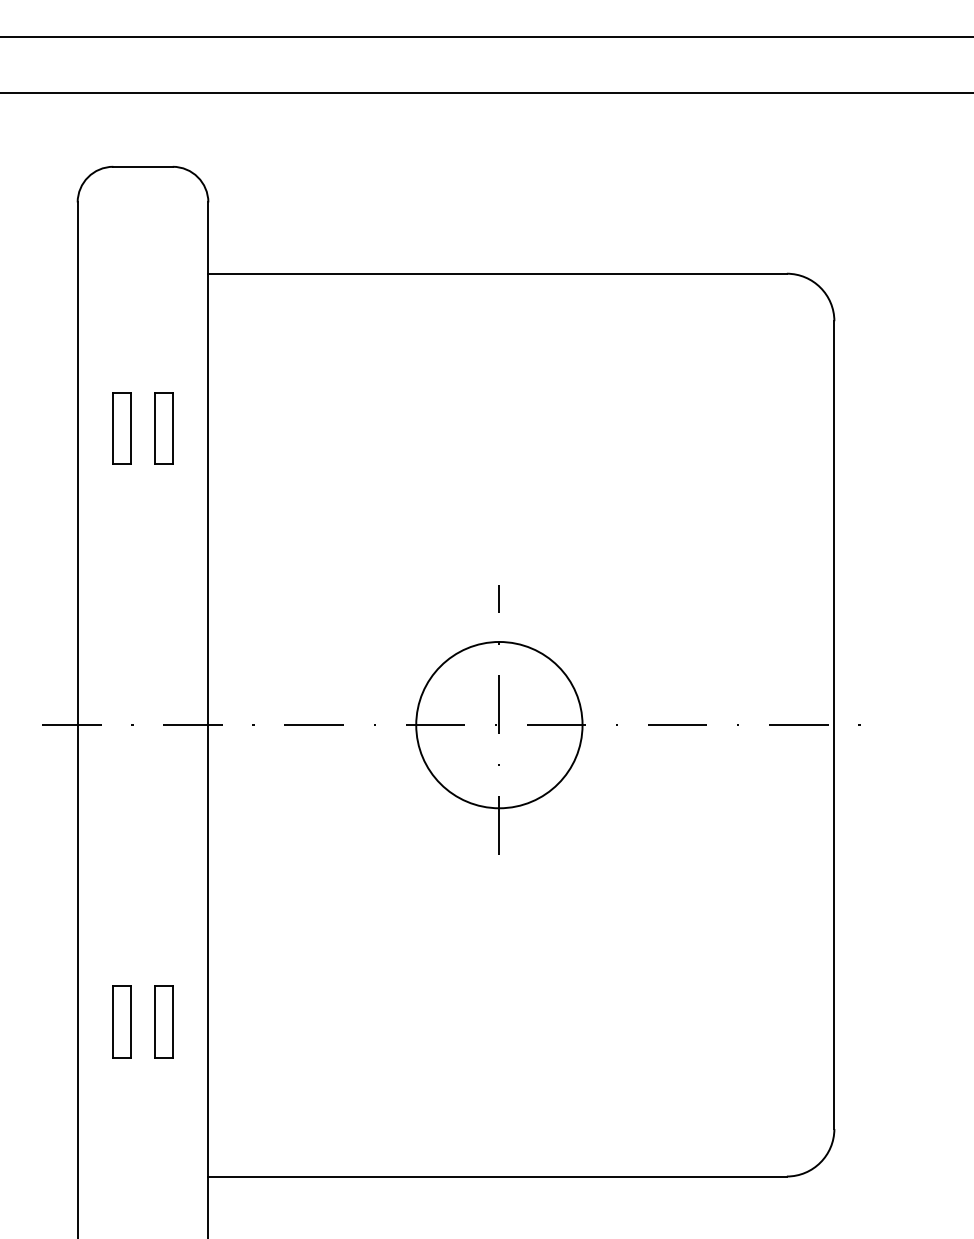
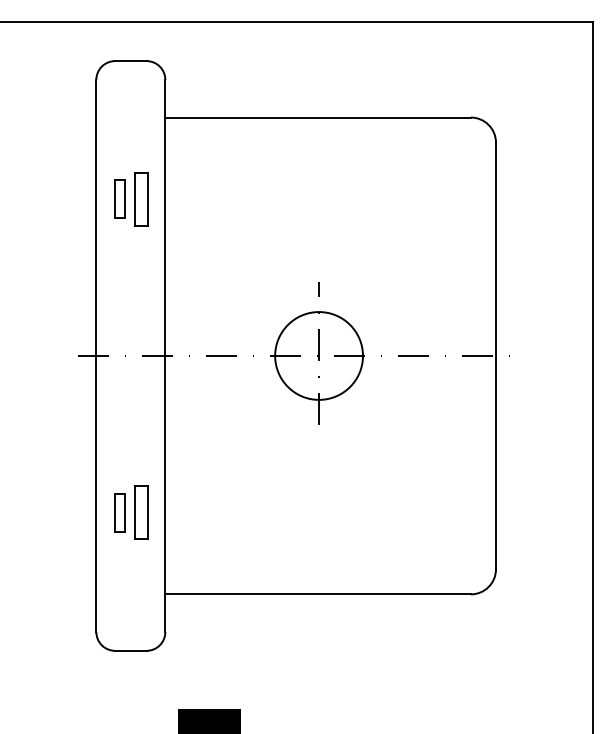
part: (163, 426) -> (141, 198), size x1.4
part: (163, 1021) -> (141, 512), size x1.4

